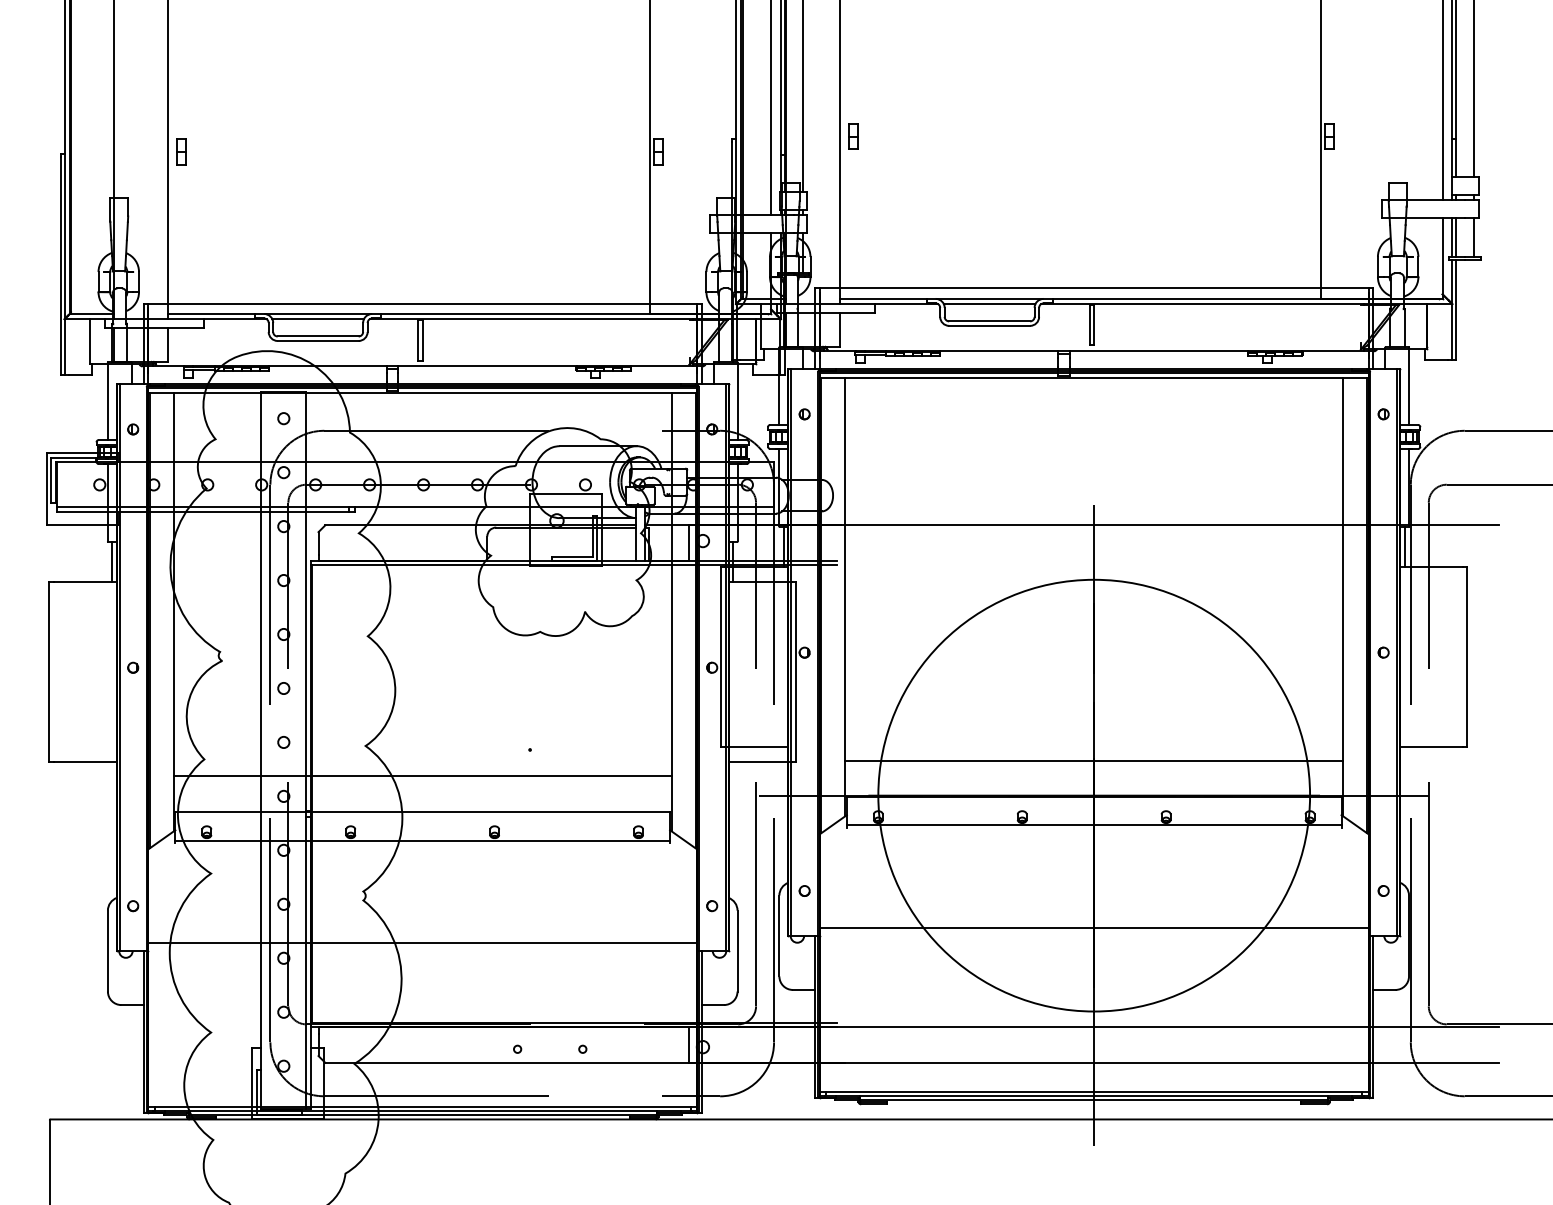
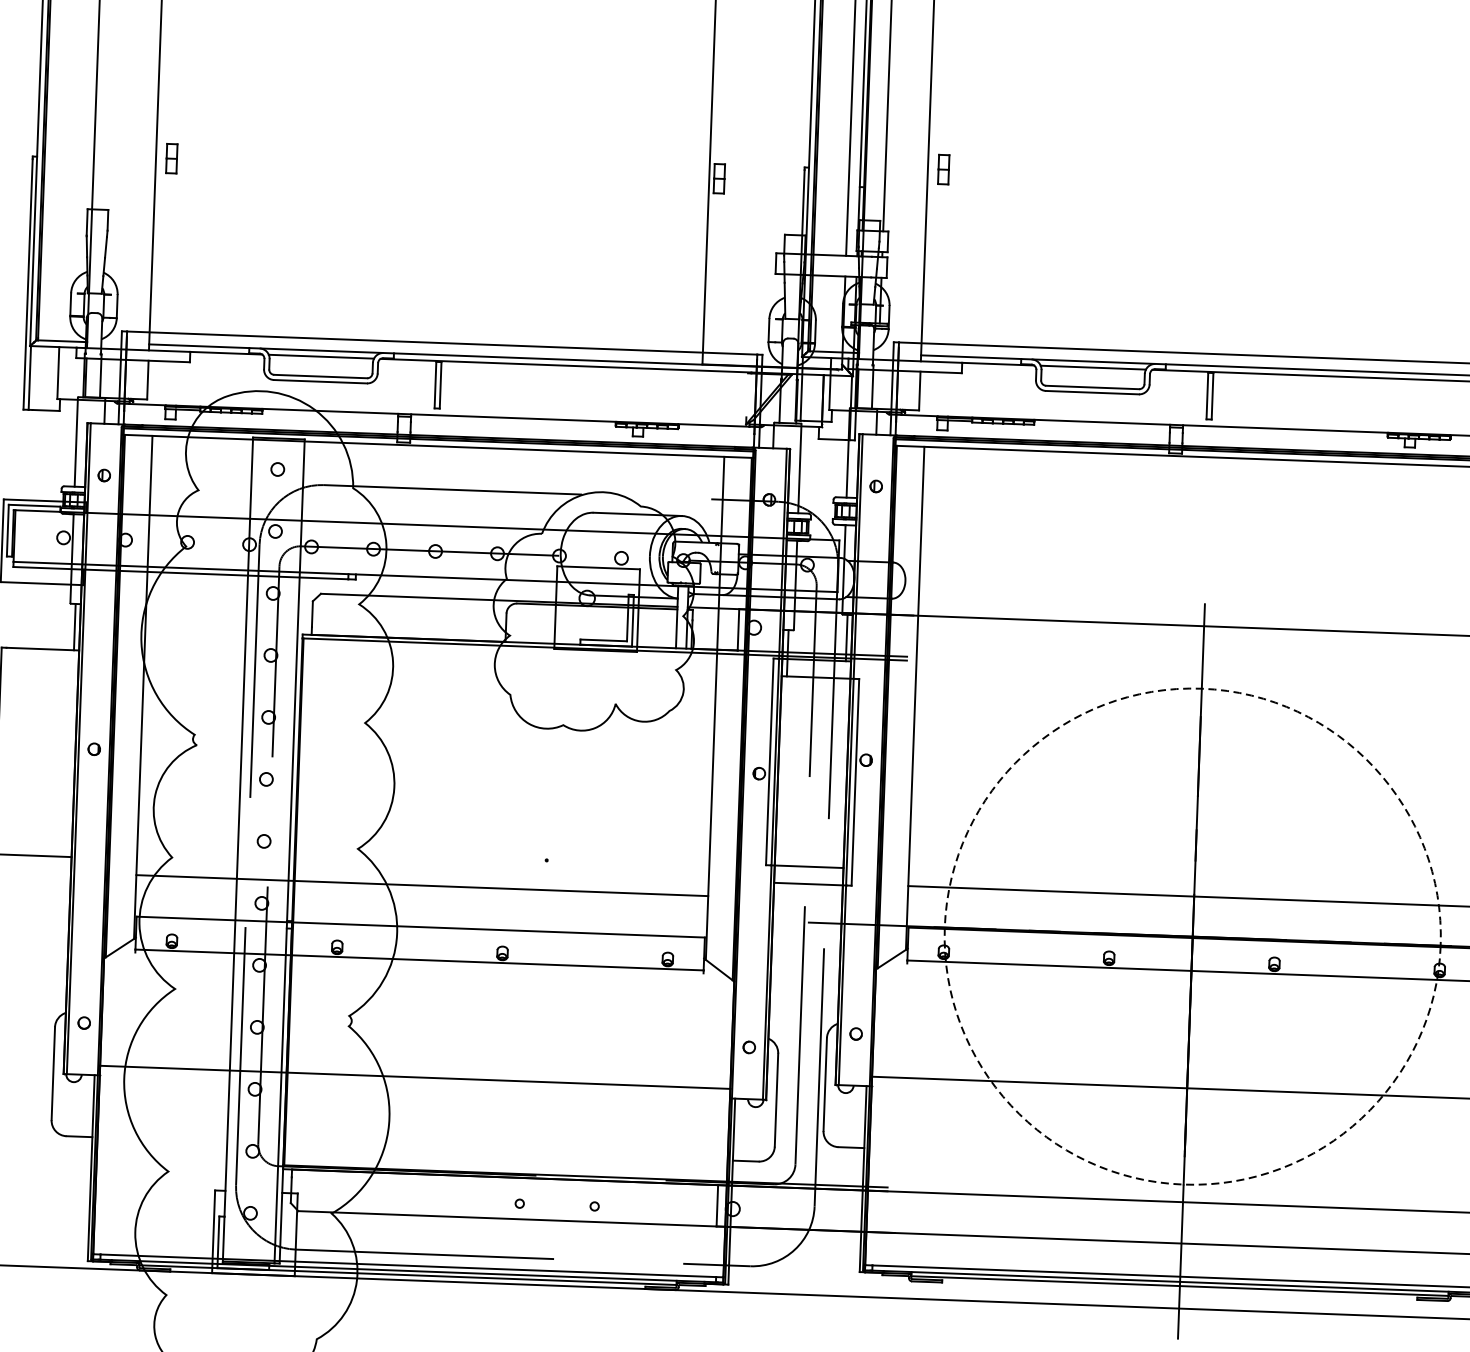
circle: (1094, 795) -> (1193, 936), solid -> dashed

